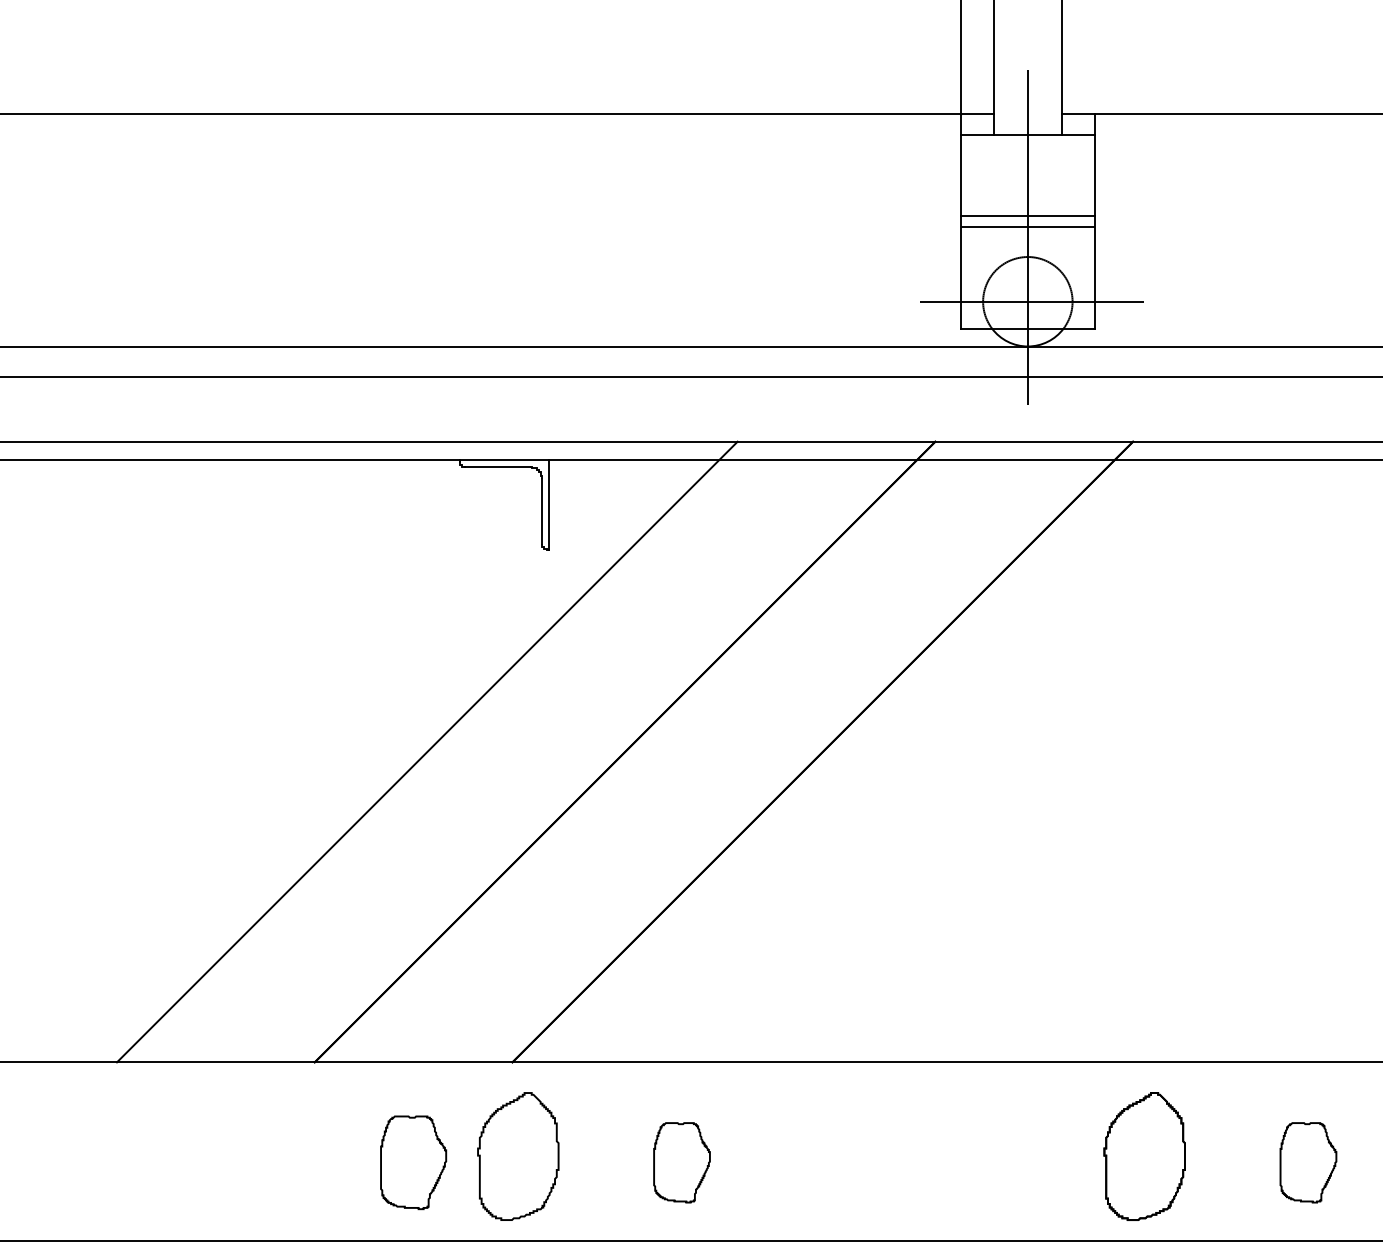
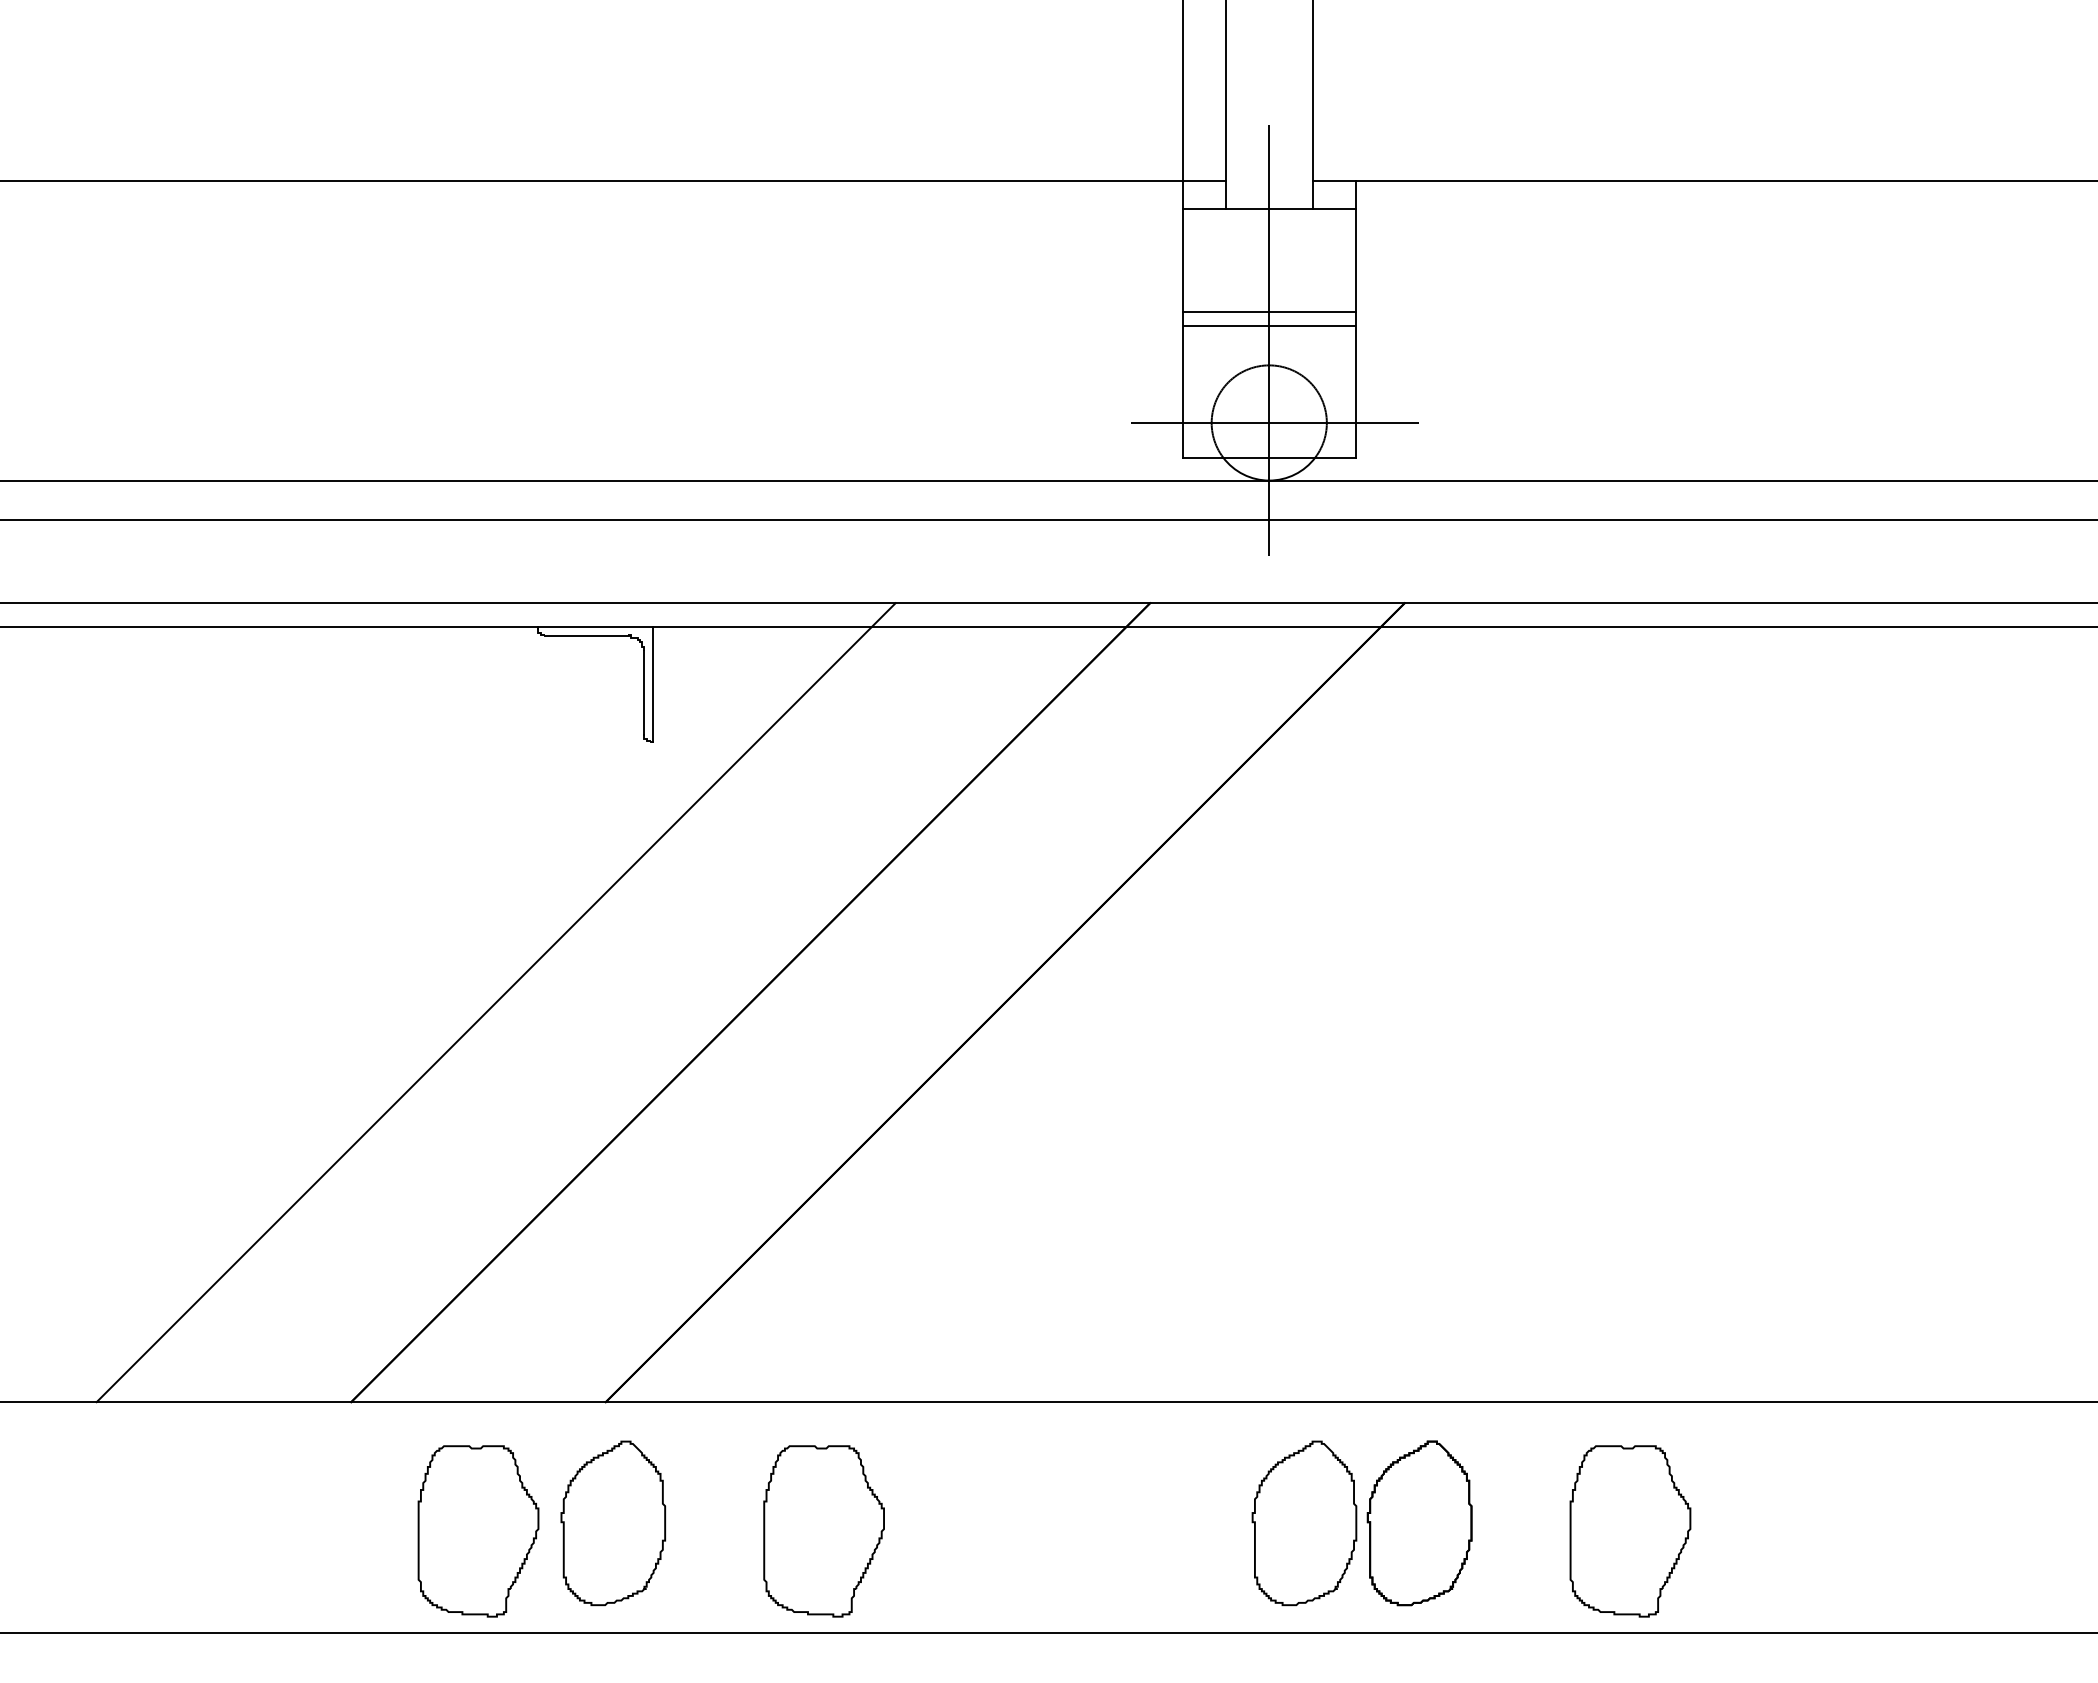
curve: (1017, 1156) -> (1255, 1523), added
part: (413, 1162) -> (478, 1531), size x1.43
part: (681, 1162) -> (823, 1531), size x1.67
part: (1308, 1162) -> (1630, 1531), size x1.67

